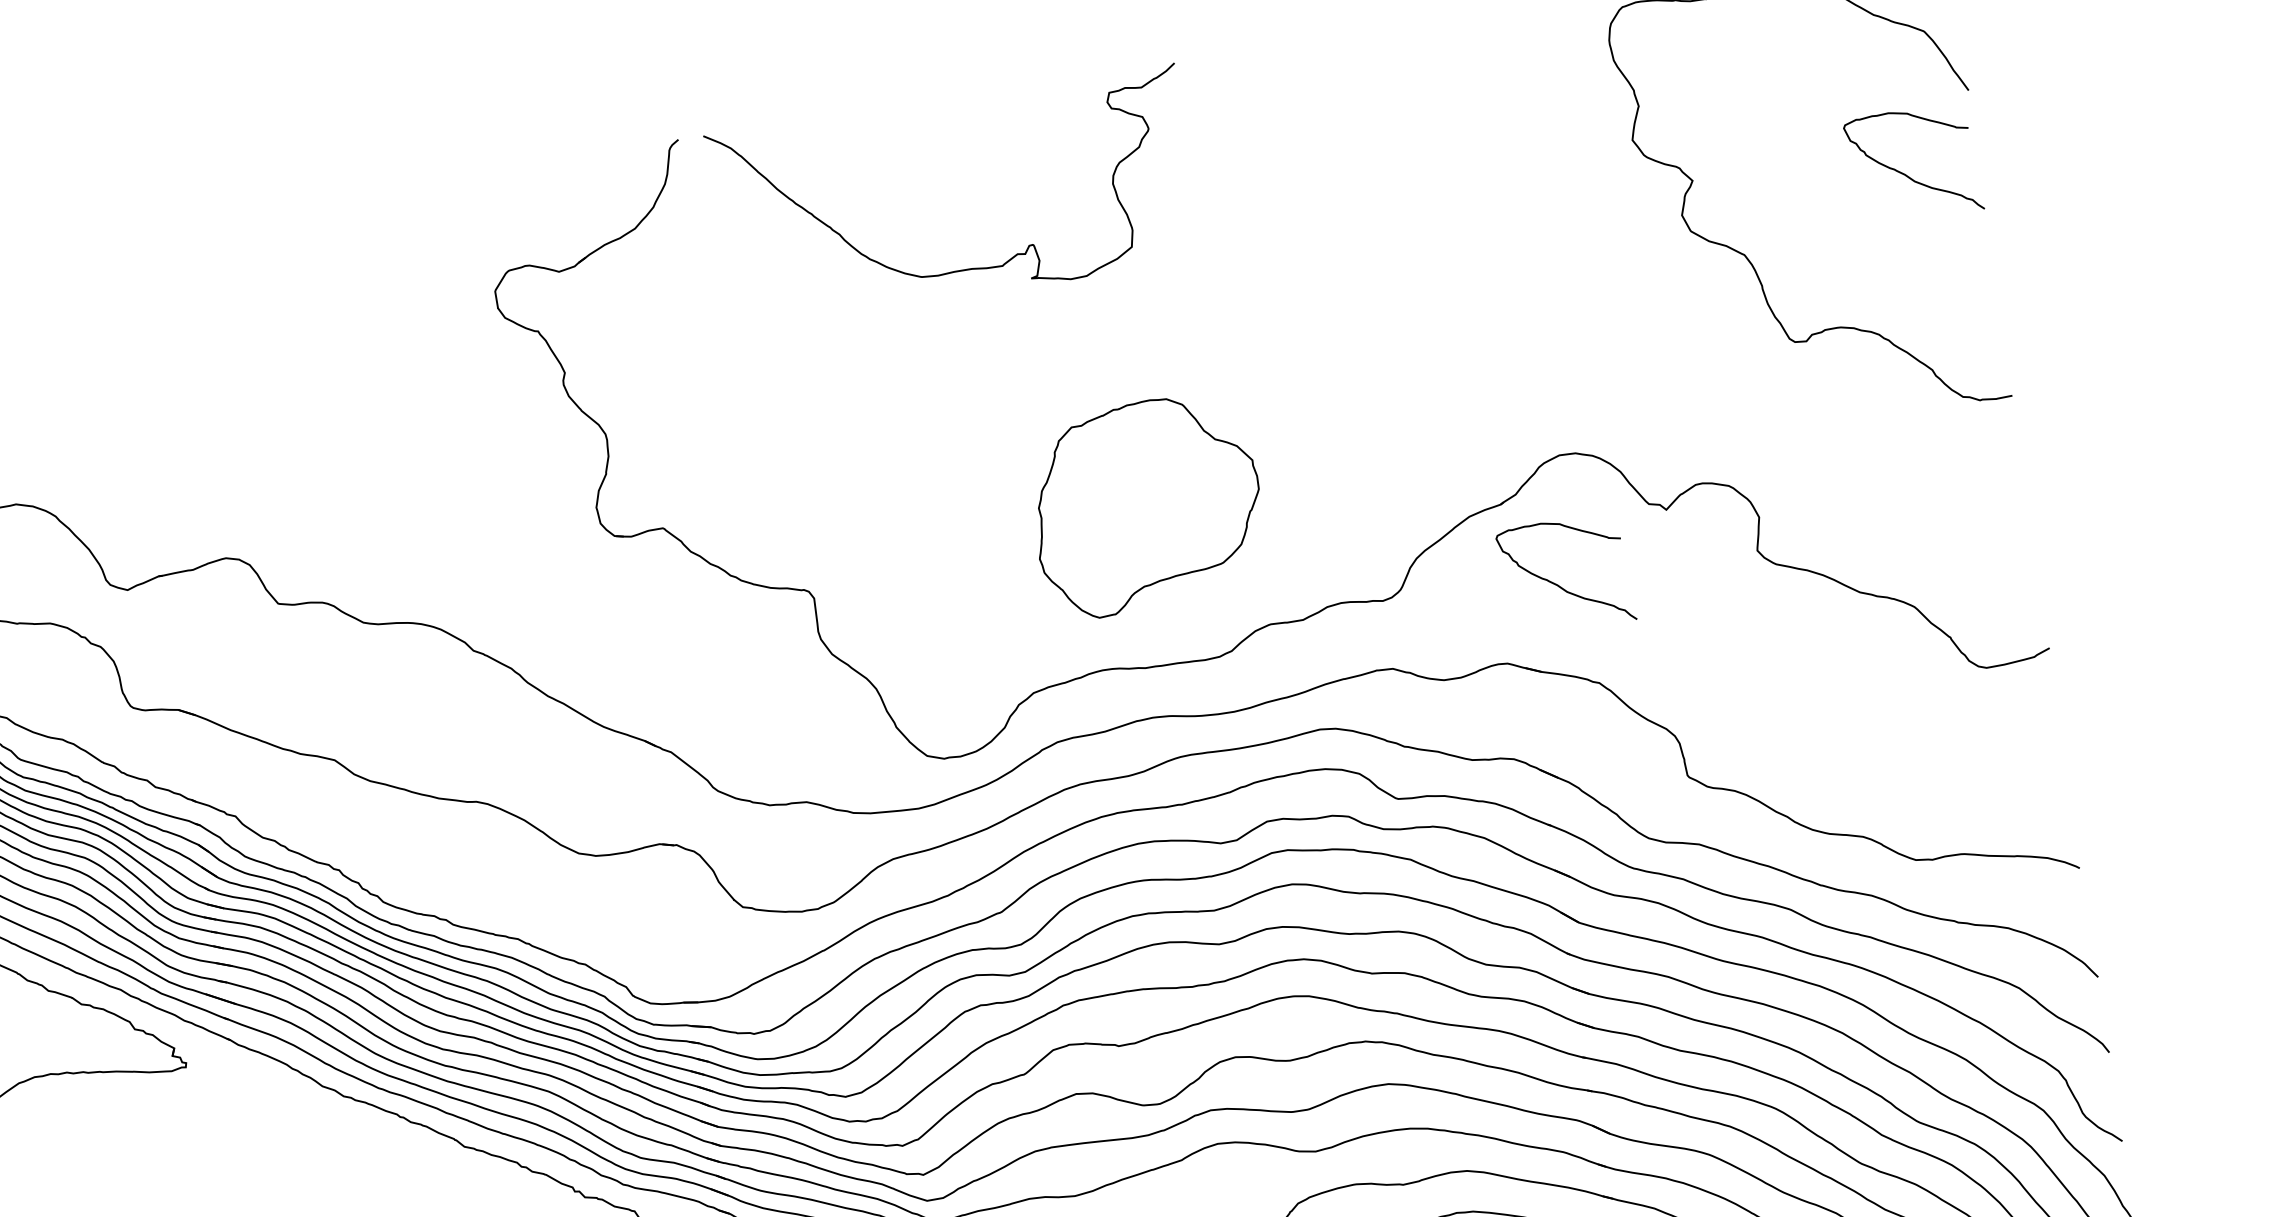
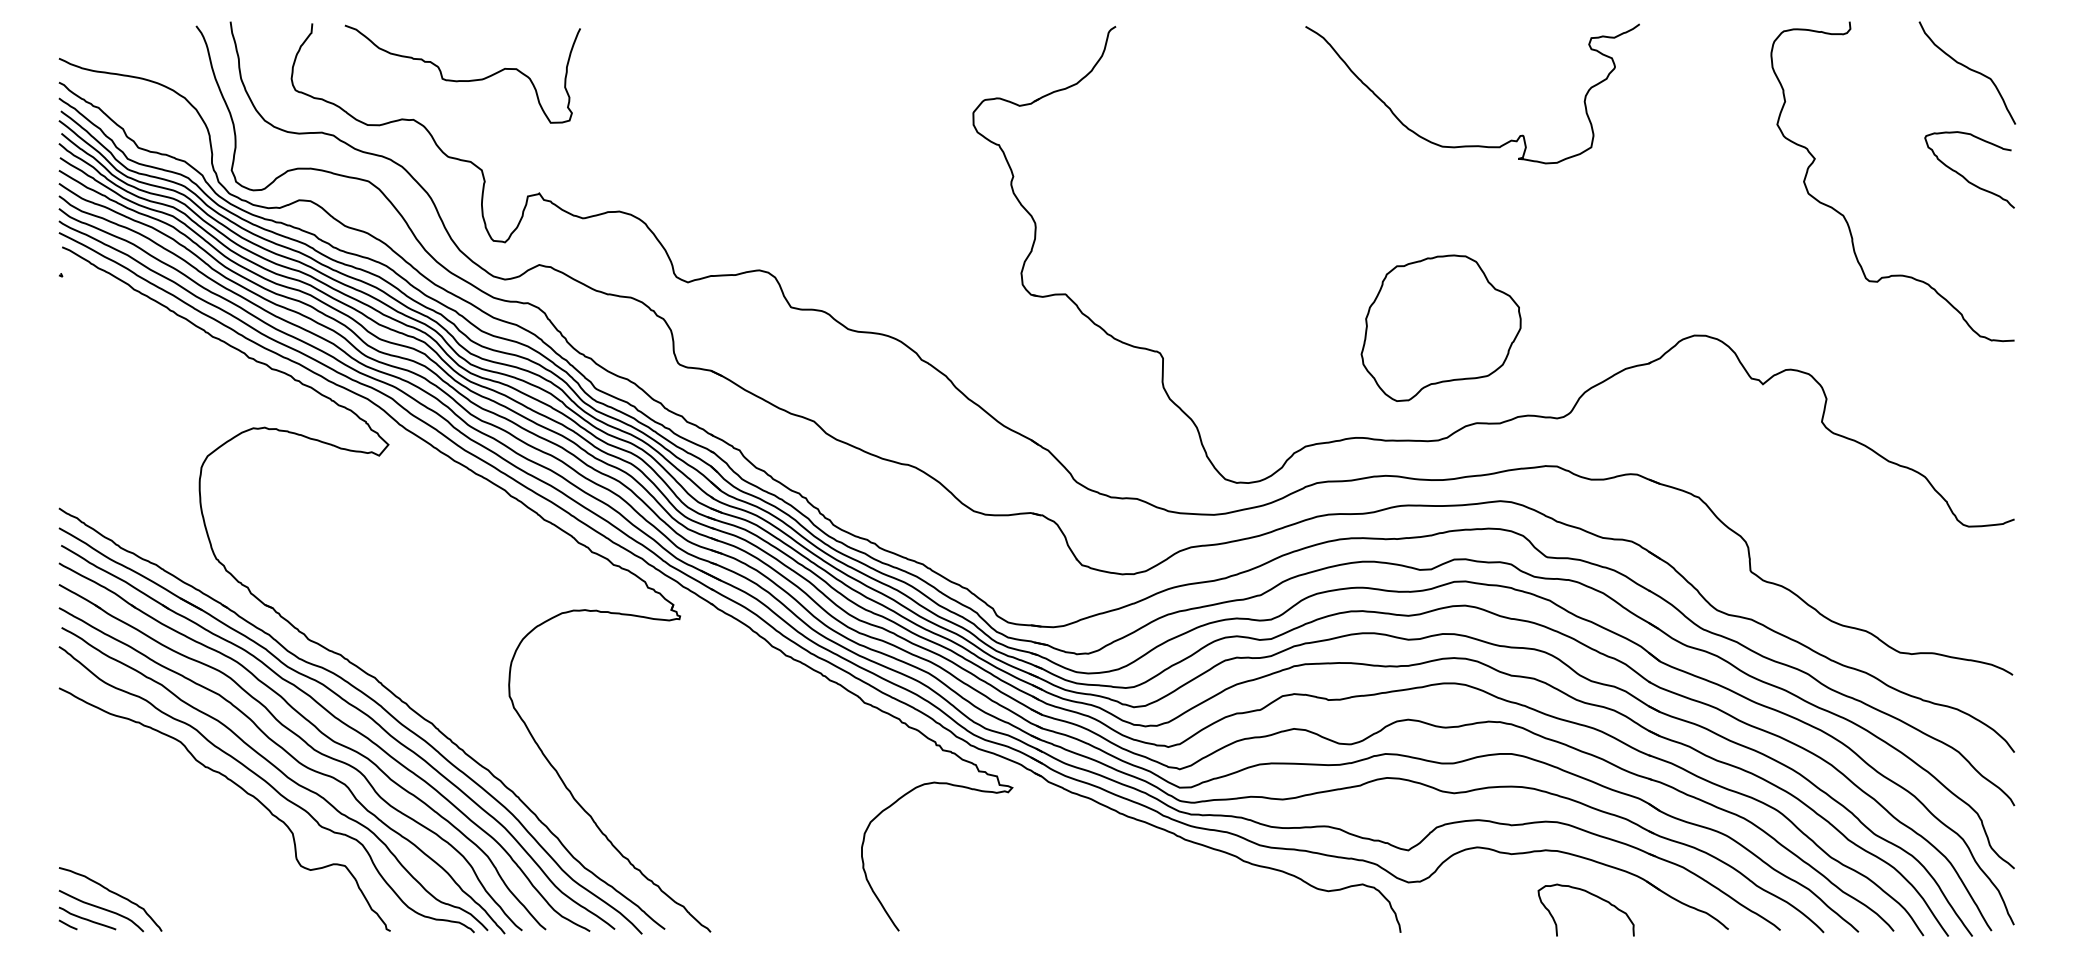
curve: (963, 269) -> (1472, 145), moved
part: (1145, 504) -> (1440, 327), moved
curve: (1558, 583) -> (1680, 424), removed

